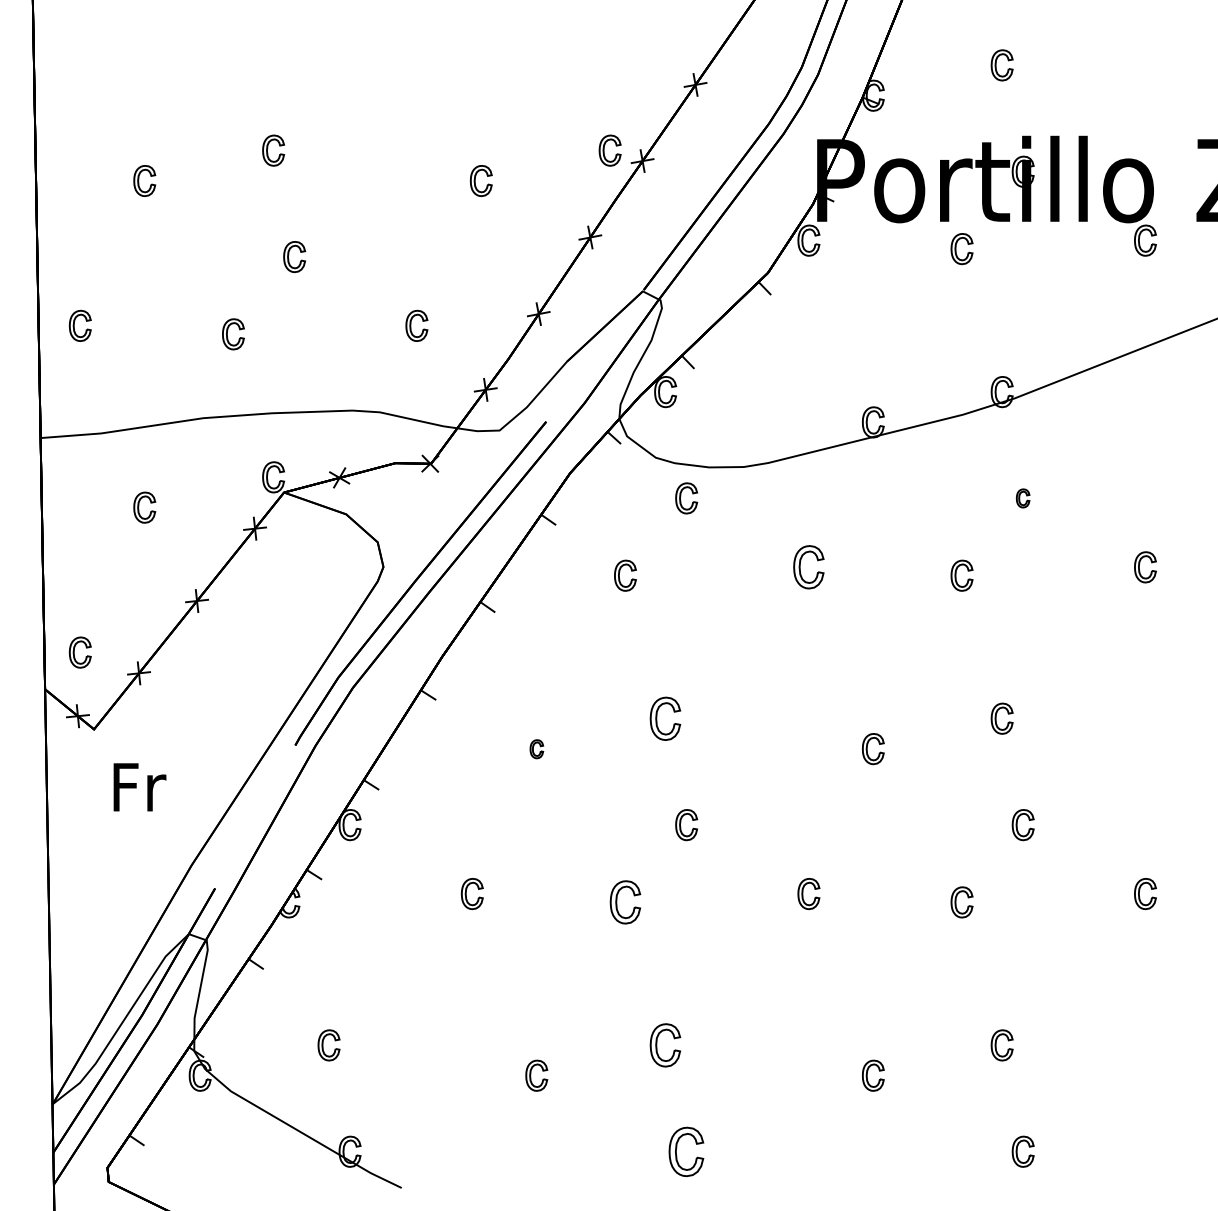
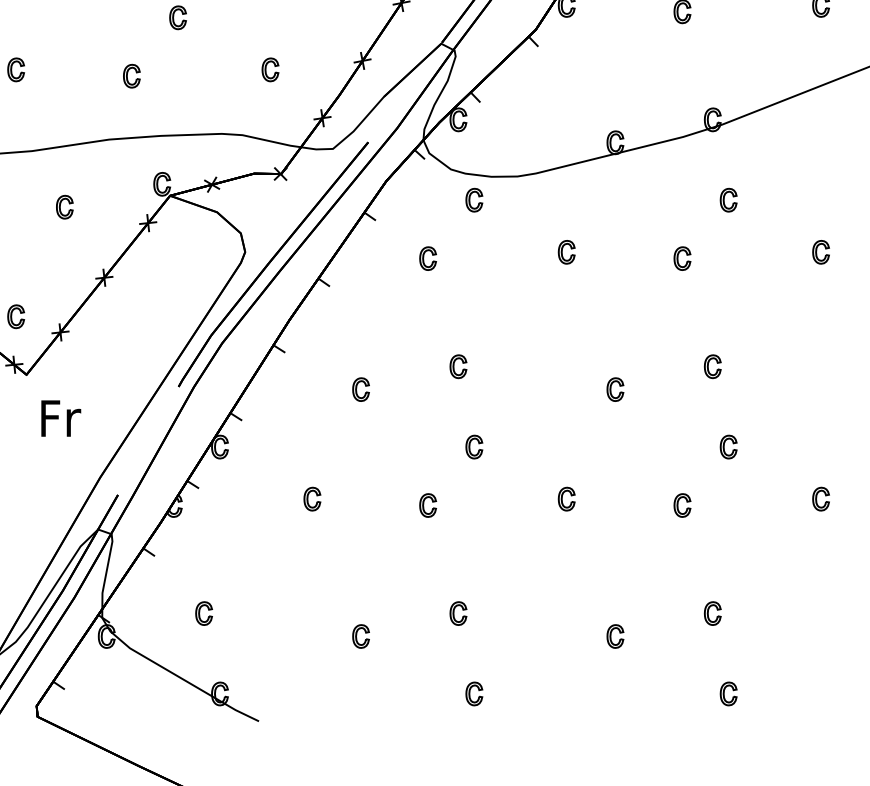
part: (1022, 498) -> (728, 200), size x1.67
part: (808, 567) -> (566, 252), size x0.71
part: (665, 718) -> (458, 366), size x0.71
part: (536, 749) -> (360, 389), size x1.67
part: (625, 902) -> (428, 505), size x0.71
part: (665, 1045) -> (458, 613), size x0.71
part: (686, 1151) -> (474, 693), size x0.62

